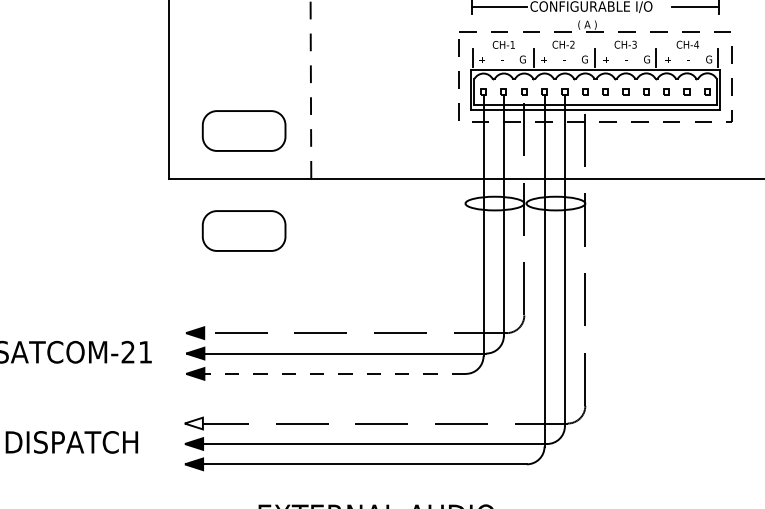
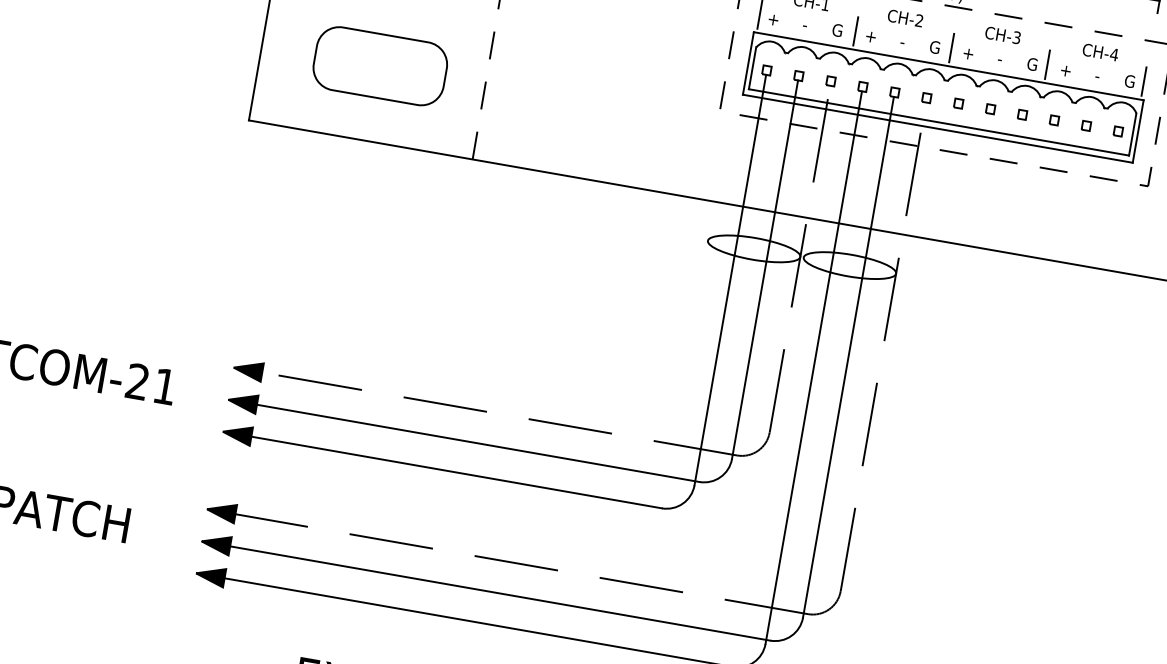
part: (243, 230) -> (352, 222), removed
line: (335, 373) -> (457, 471), dashed -> solid
fill: (193, 423) -> (220, 511), added

